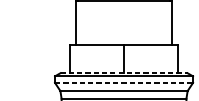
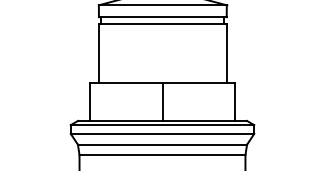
line: (124, 72) -> (163, 120), dashed -> solid
line: (124, 82) -> (162, 133), dashed -> solid

